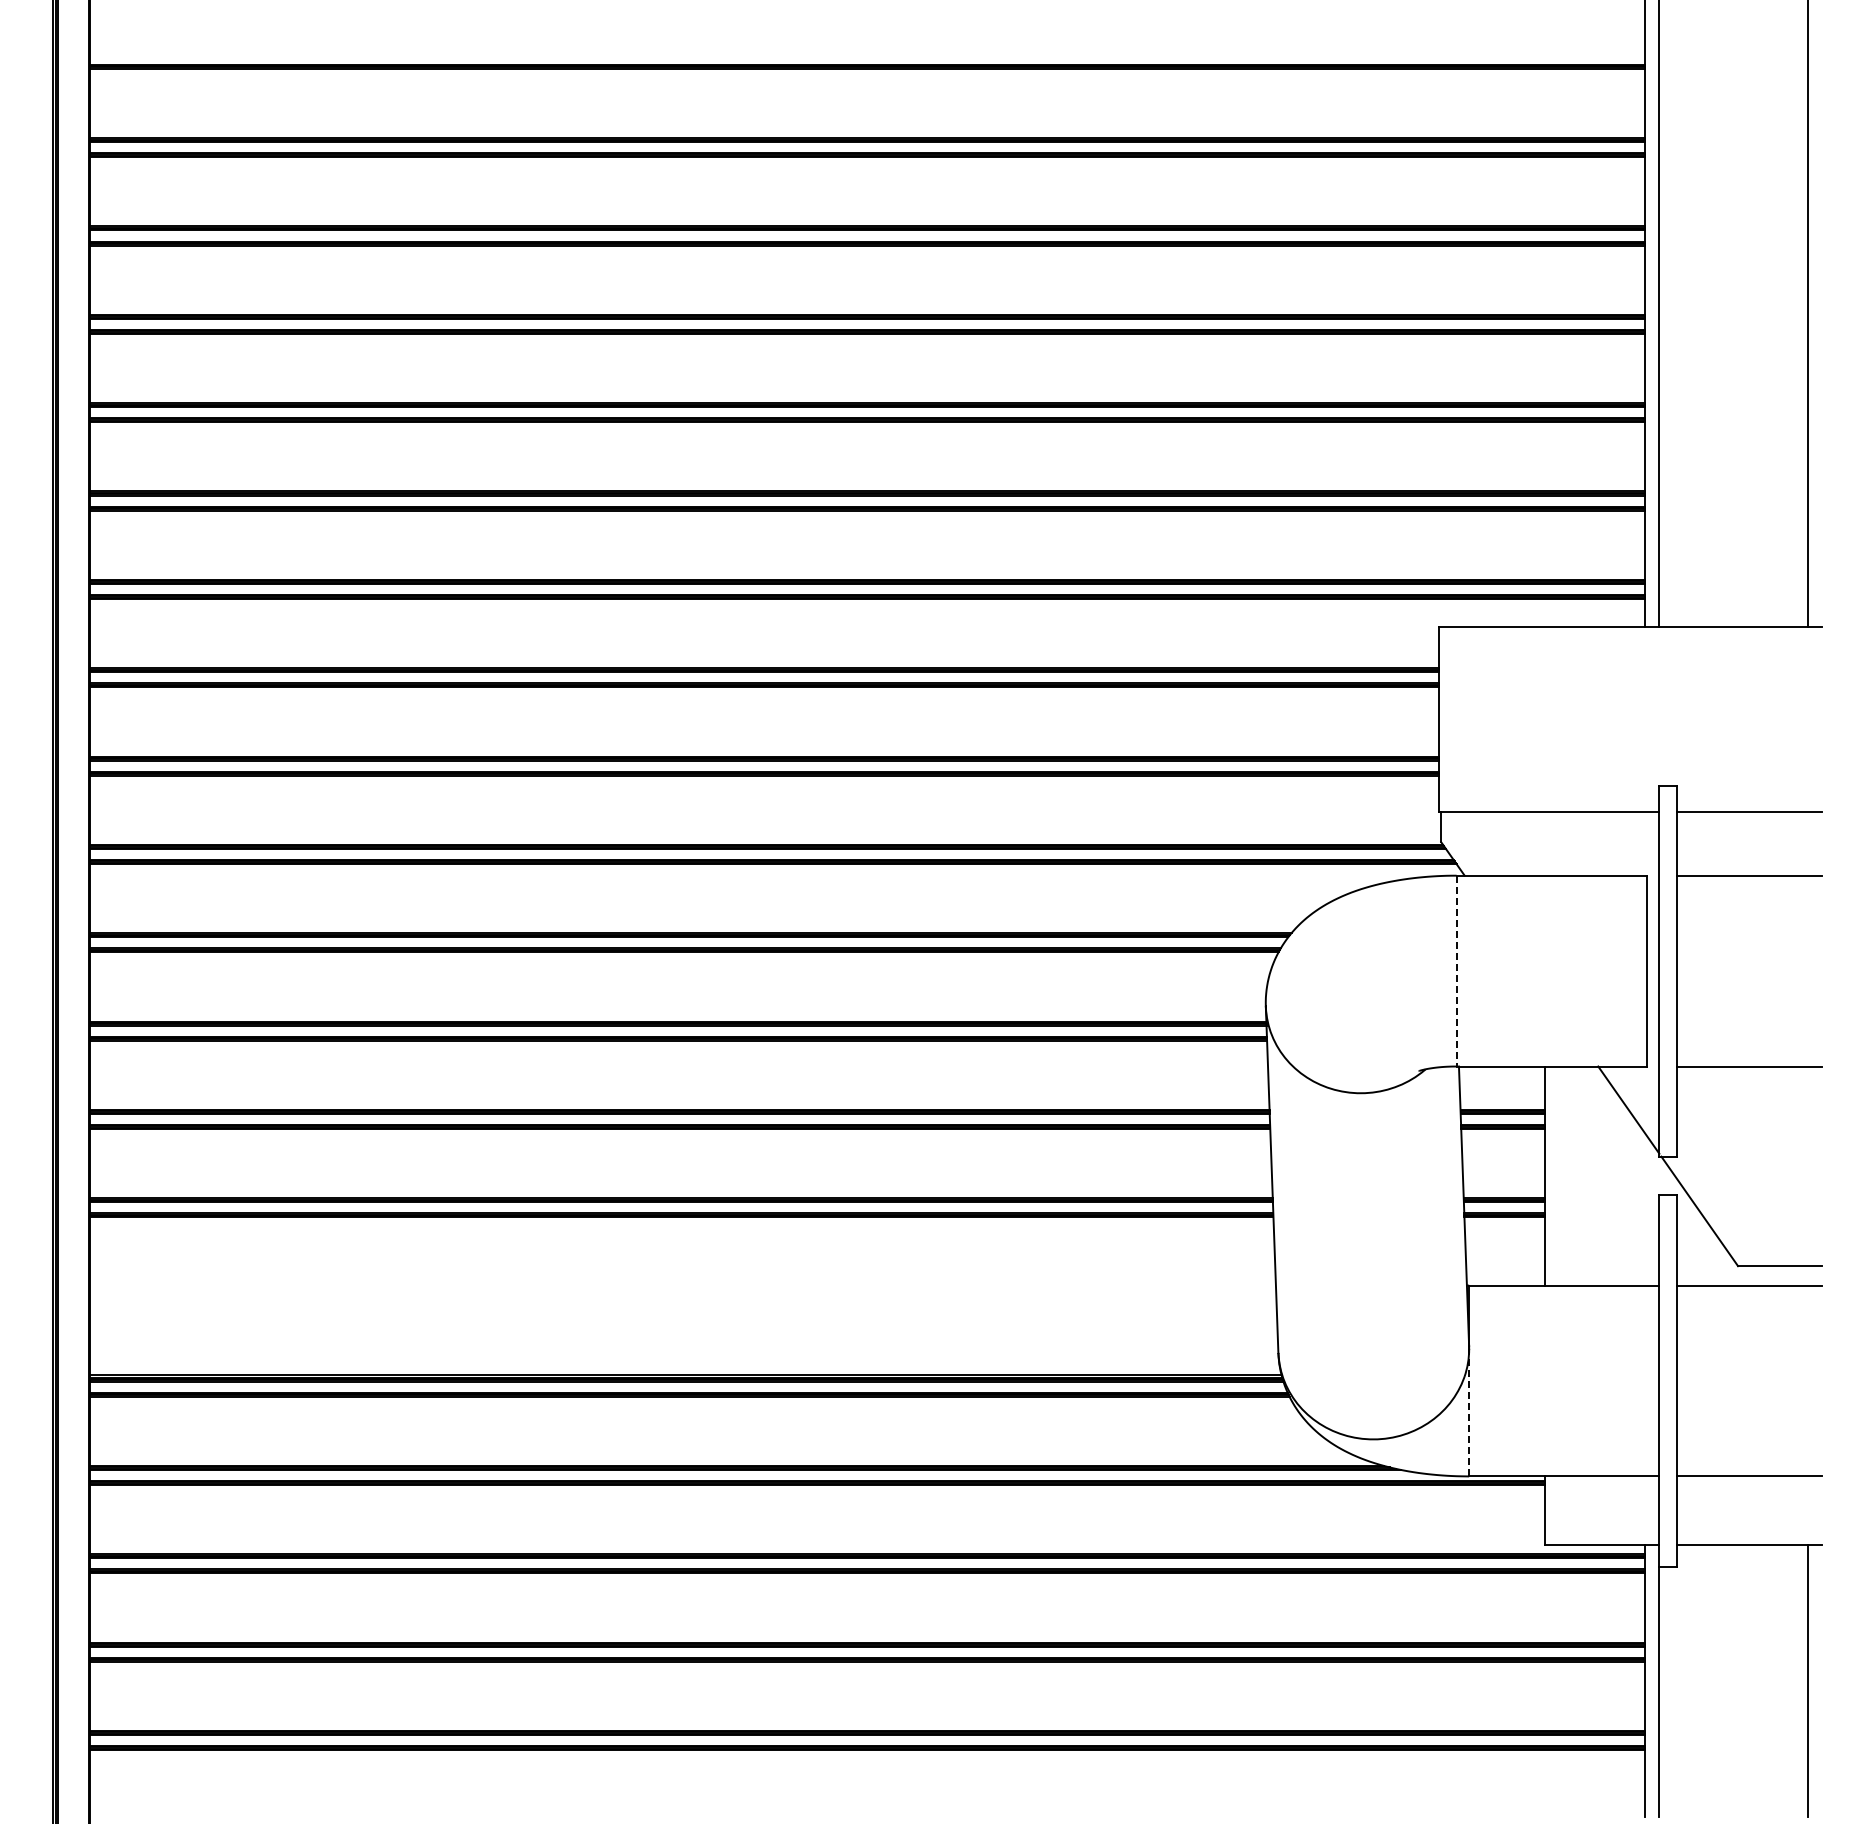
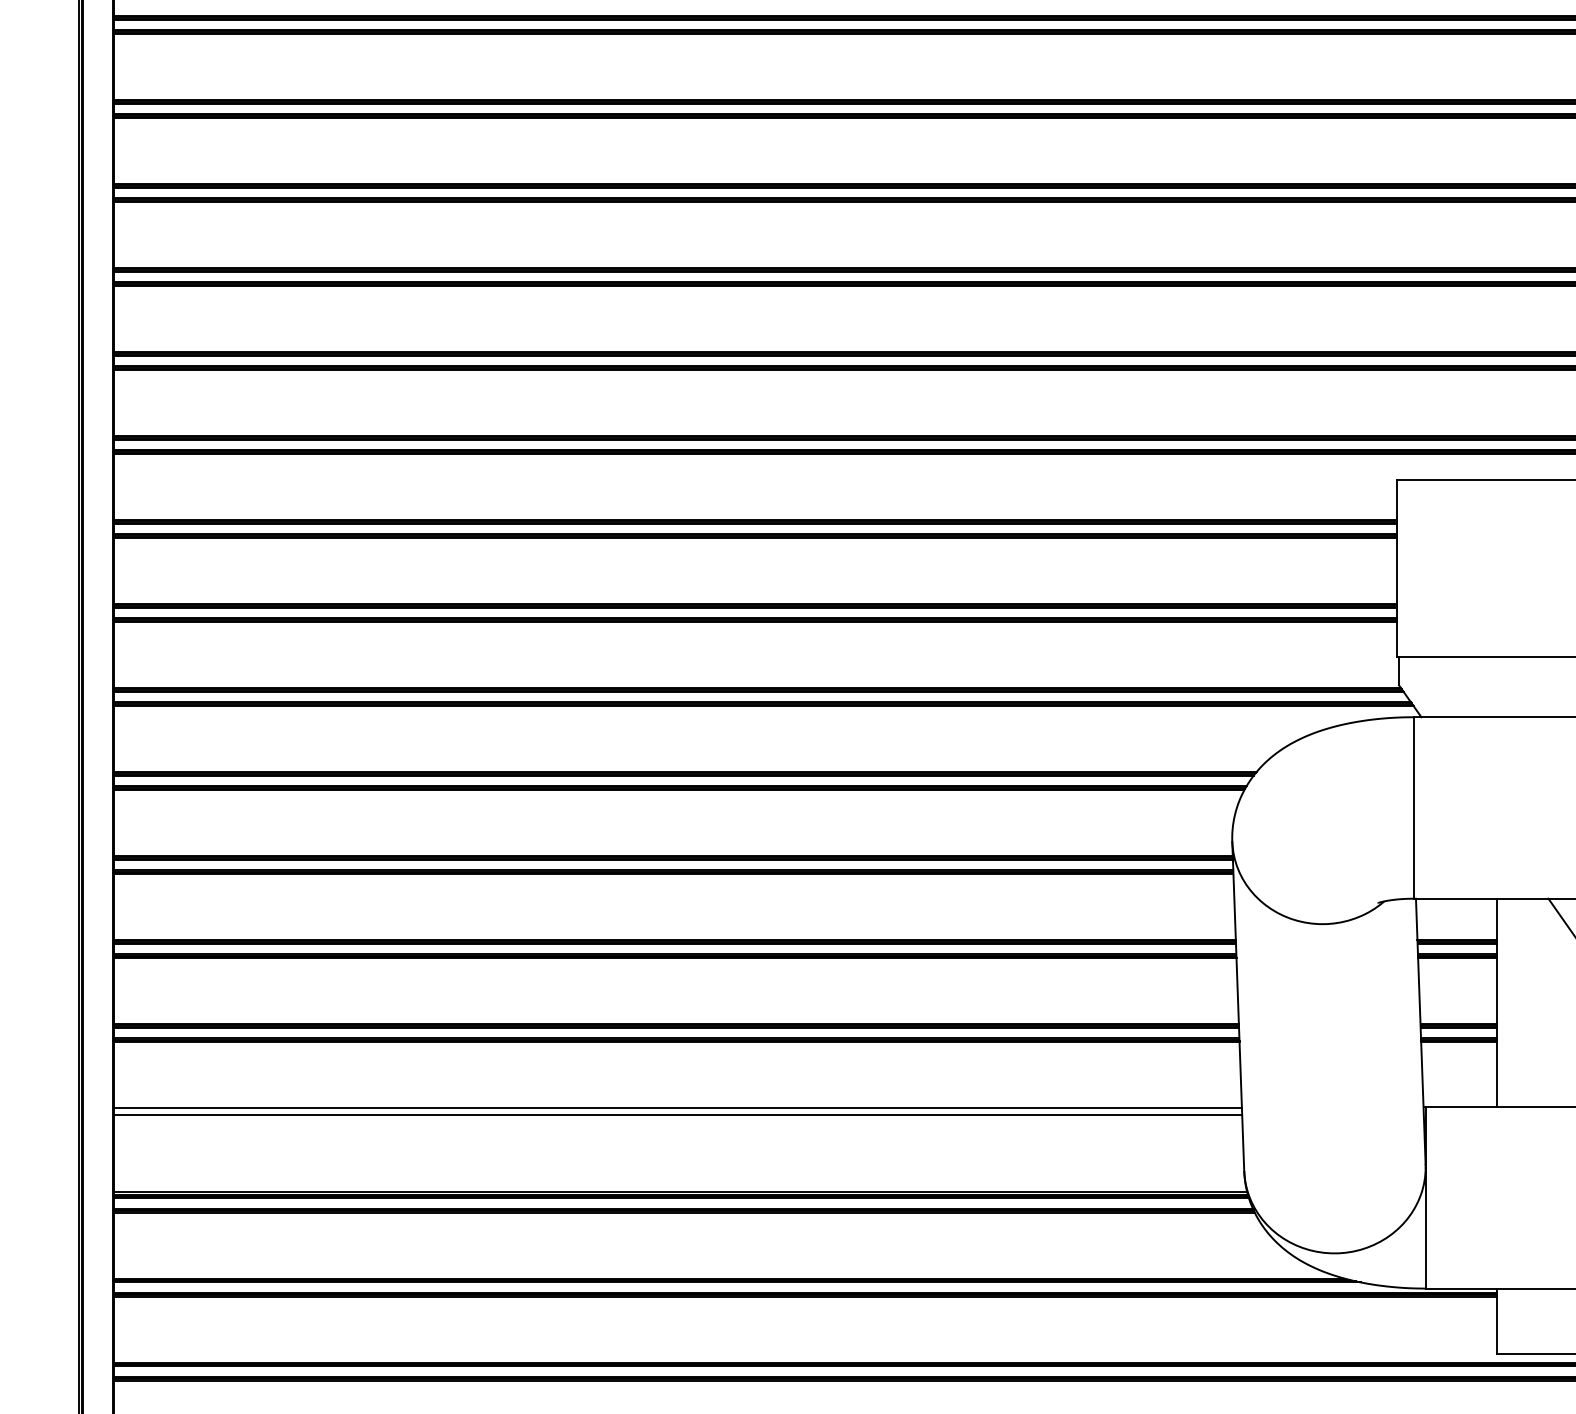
line: (1456, 971) -> (1413, 808), dashed -> solid
line: (683, 1286) -> (678, 1107), added
line: (683, 1293) -> (678, 1114), added
line: (1469, 1412) -> (1425, 1227), dashed -> solid

